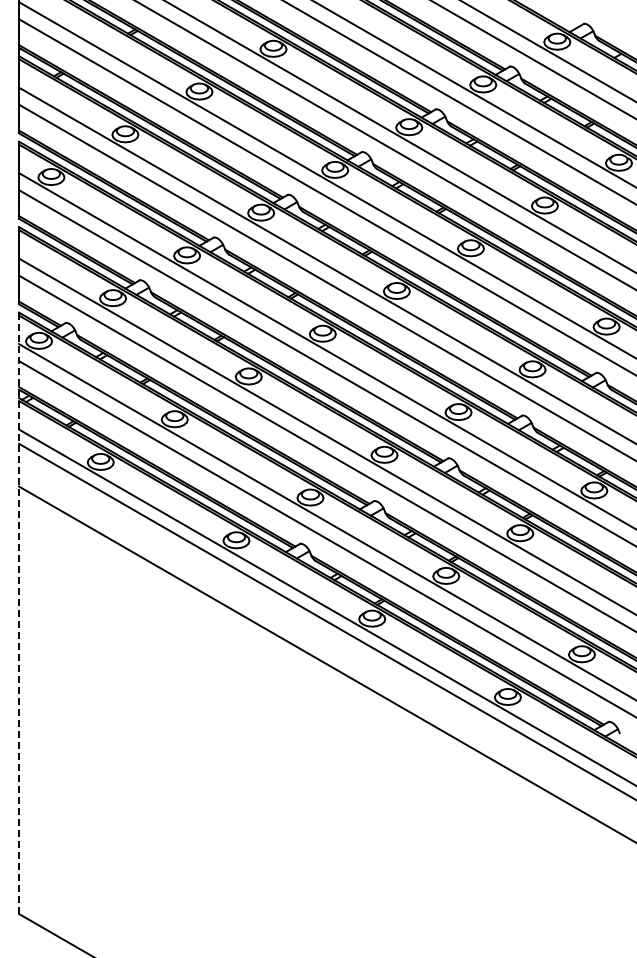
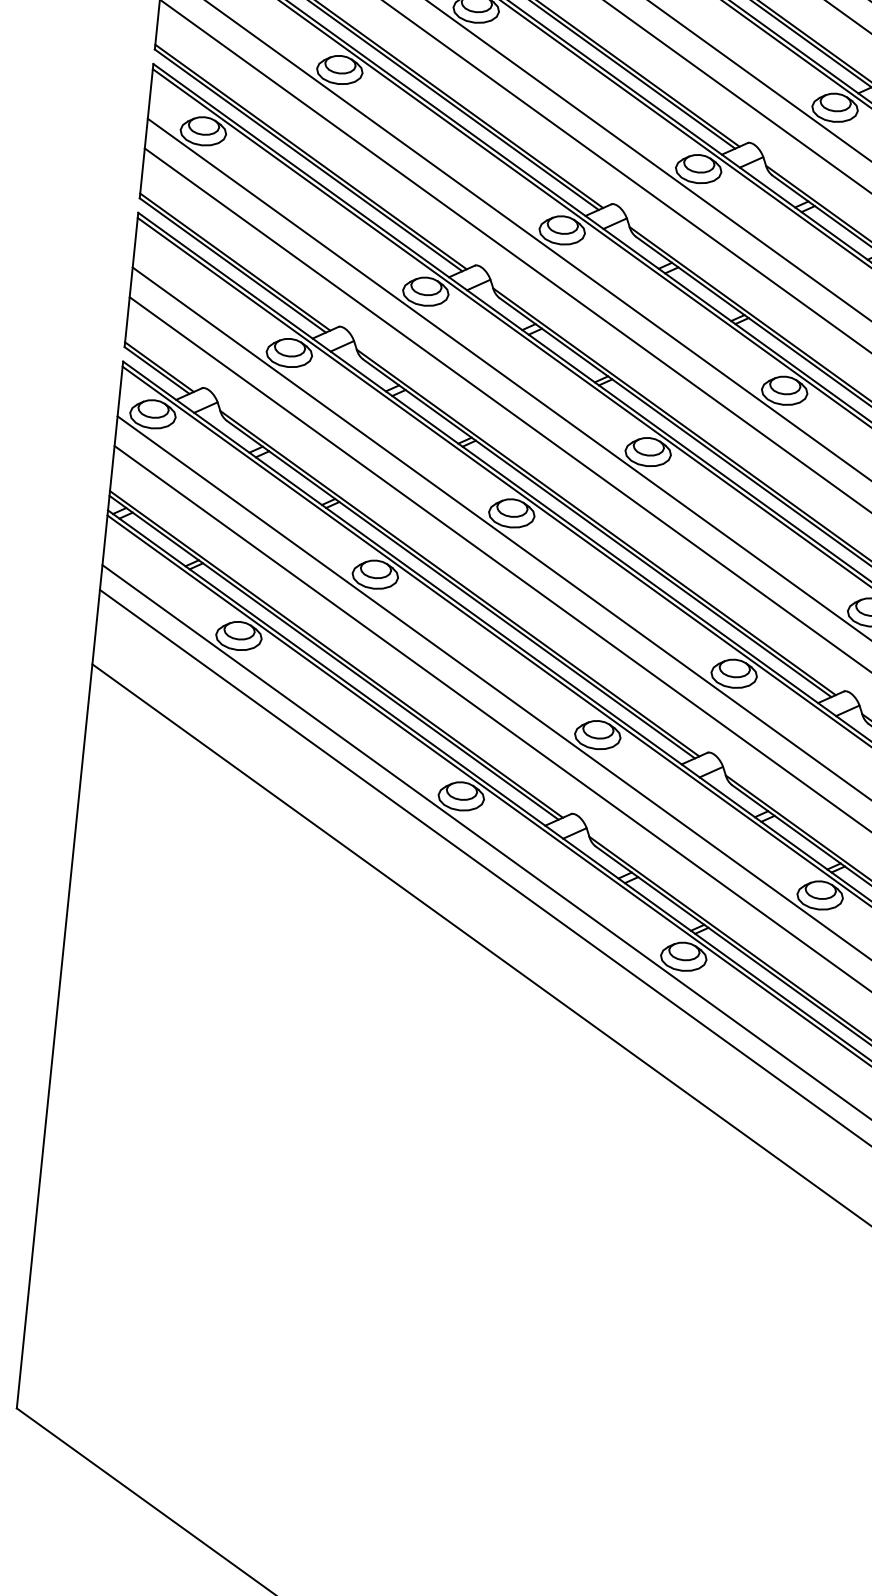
line: (19, 613) -> (70, 885), dashed -> solid

